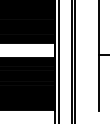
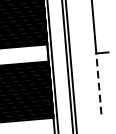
line: (99, 82) -> (99, 83), solid -> dashed

